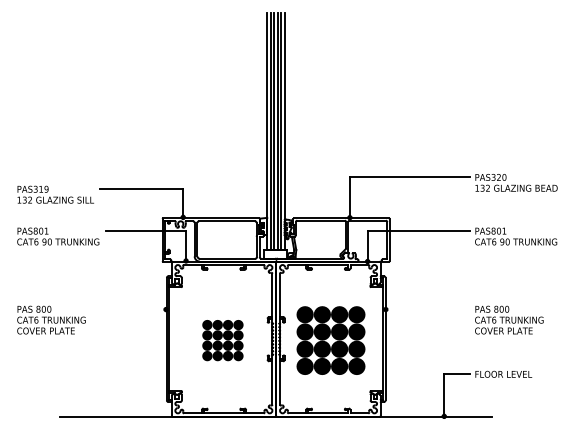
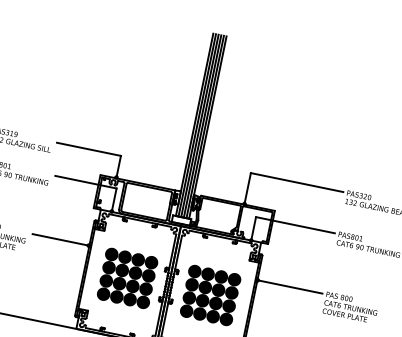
line: (129, 309) -> (60, 239), added
line: (427, 309) -> (289, 286), added
part: (222, 340) -> (127, 278), size x1.67

